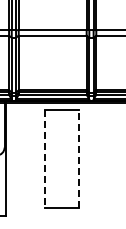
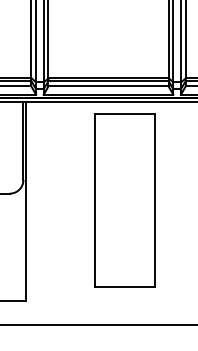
line: (44, 159) -> (94, 200), dashed -> solid
line: (79, 159) -> (155, 200), dashed -> solid

